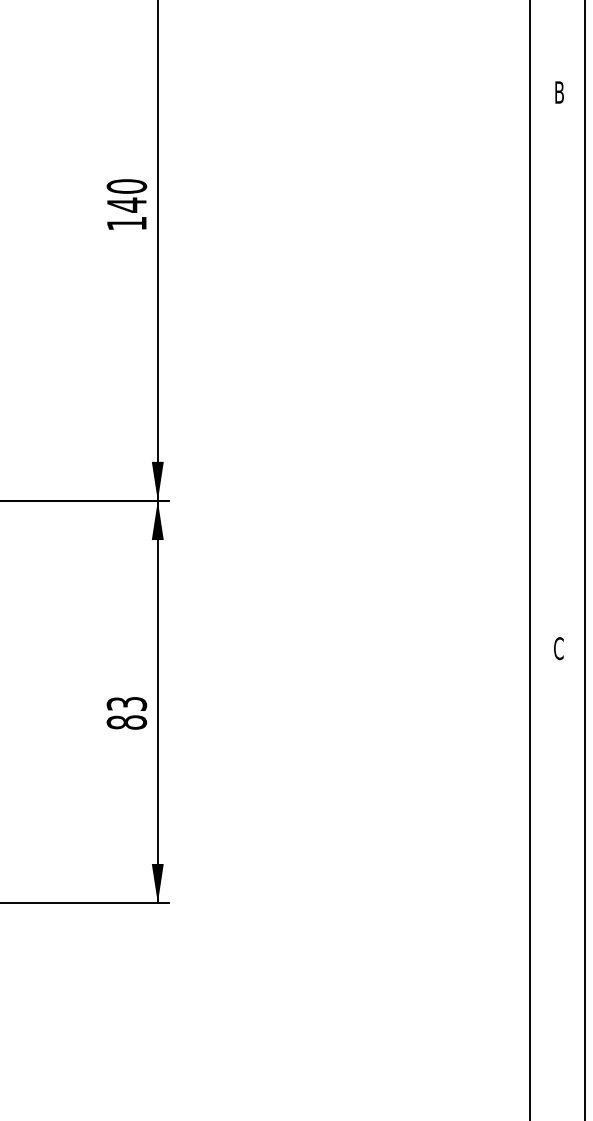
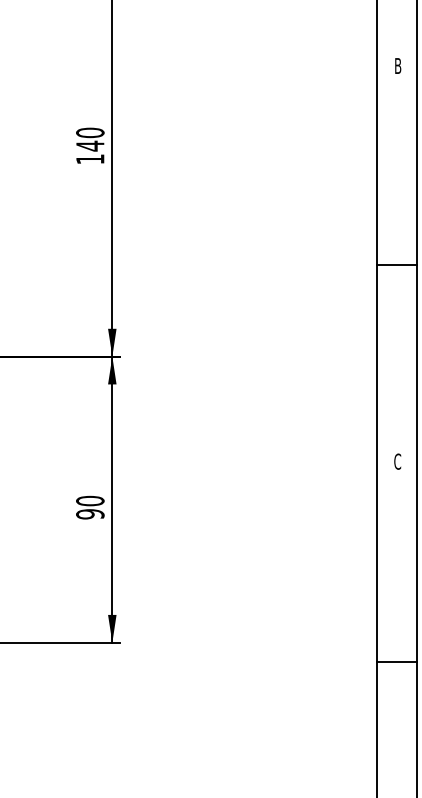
line: (557, 371) -> (396, 264), added
text: (126, 712) -> (90, 507), 83 -> 90
line: (557, 930) -> (396, 662), added

